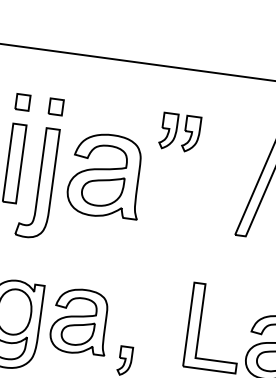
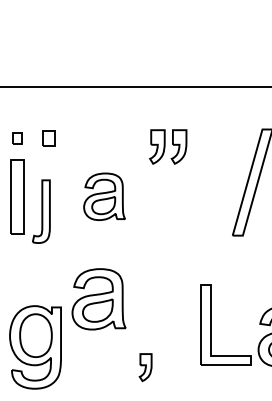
part: (22, 102) -> (17, 138), size x0.7
part: (106, 175) -> (104, 196), size x0.6
part: (37, 182) -> (41, 211), size x0.6
part: (79, 321) -> (98, 299), moved

